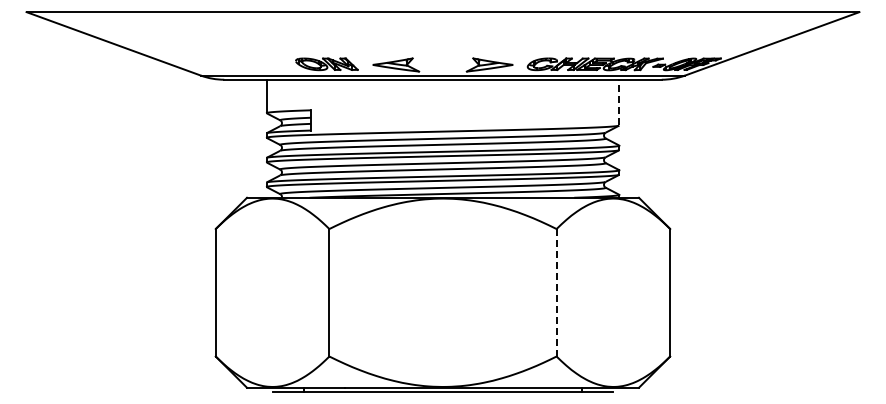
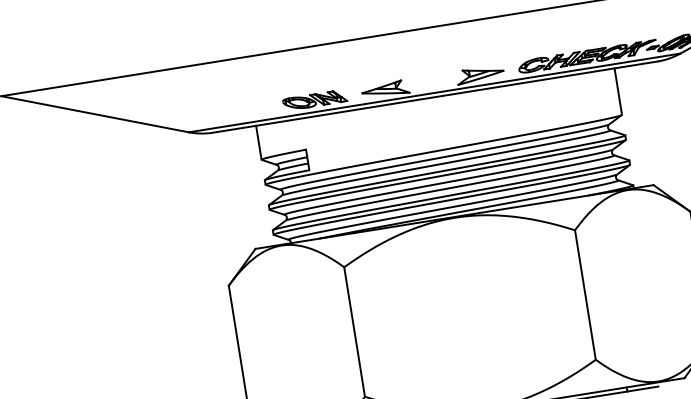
line: (619, 102) -> (618, 91), dashed -> solid
line: (556, 292) -> (585, 294), dashed -> solid

